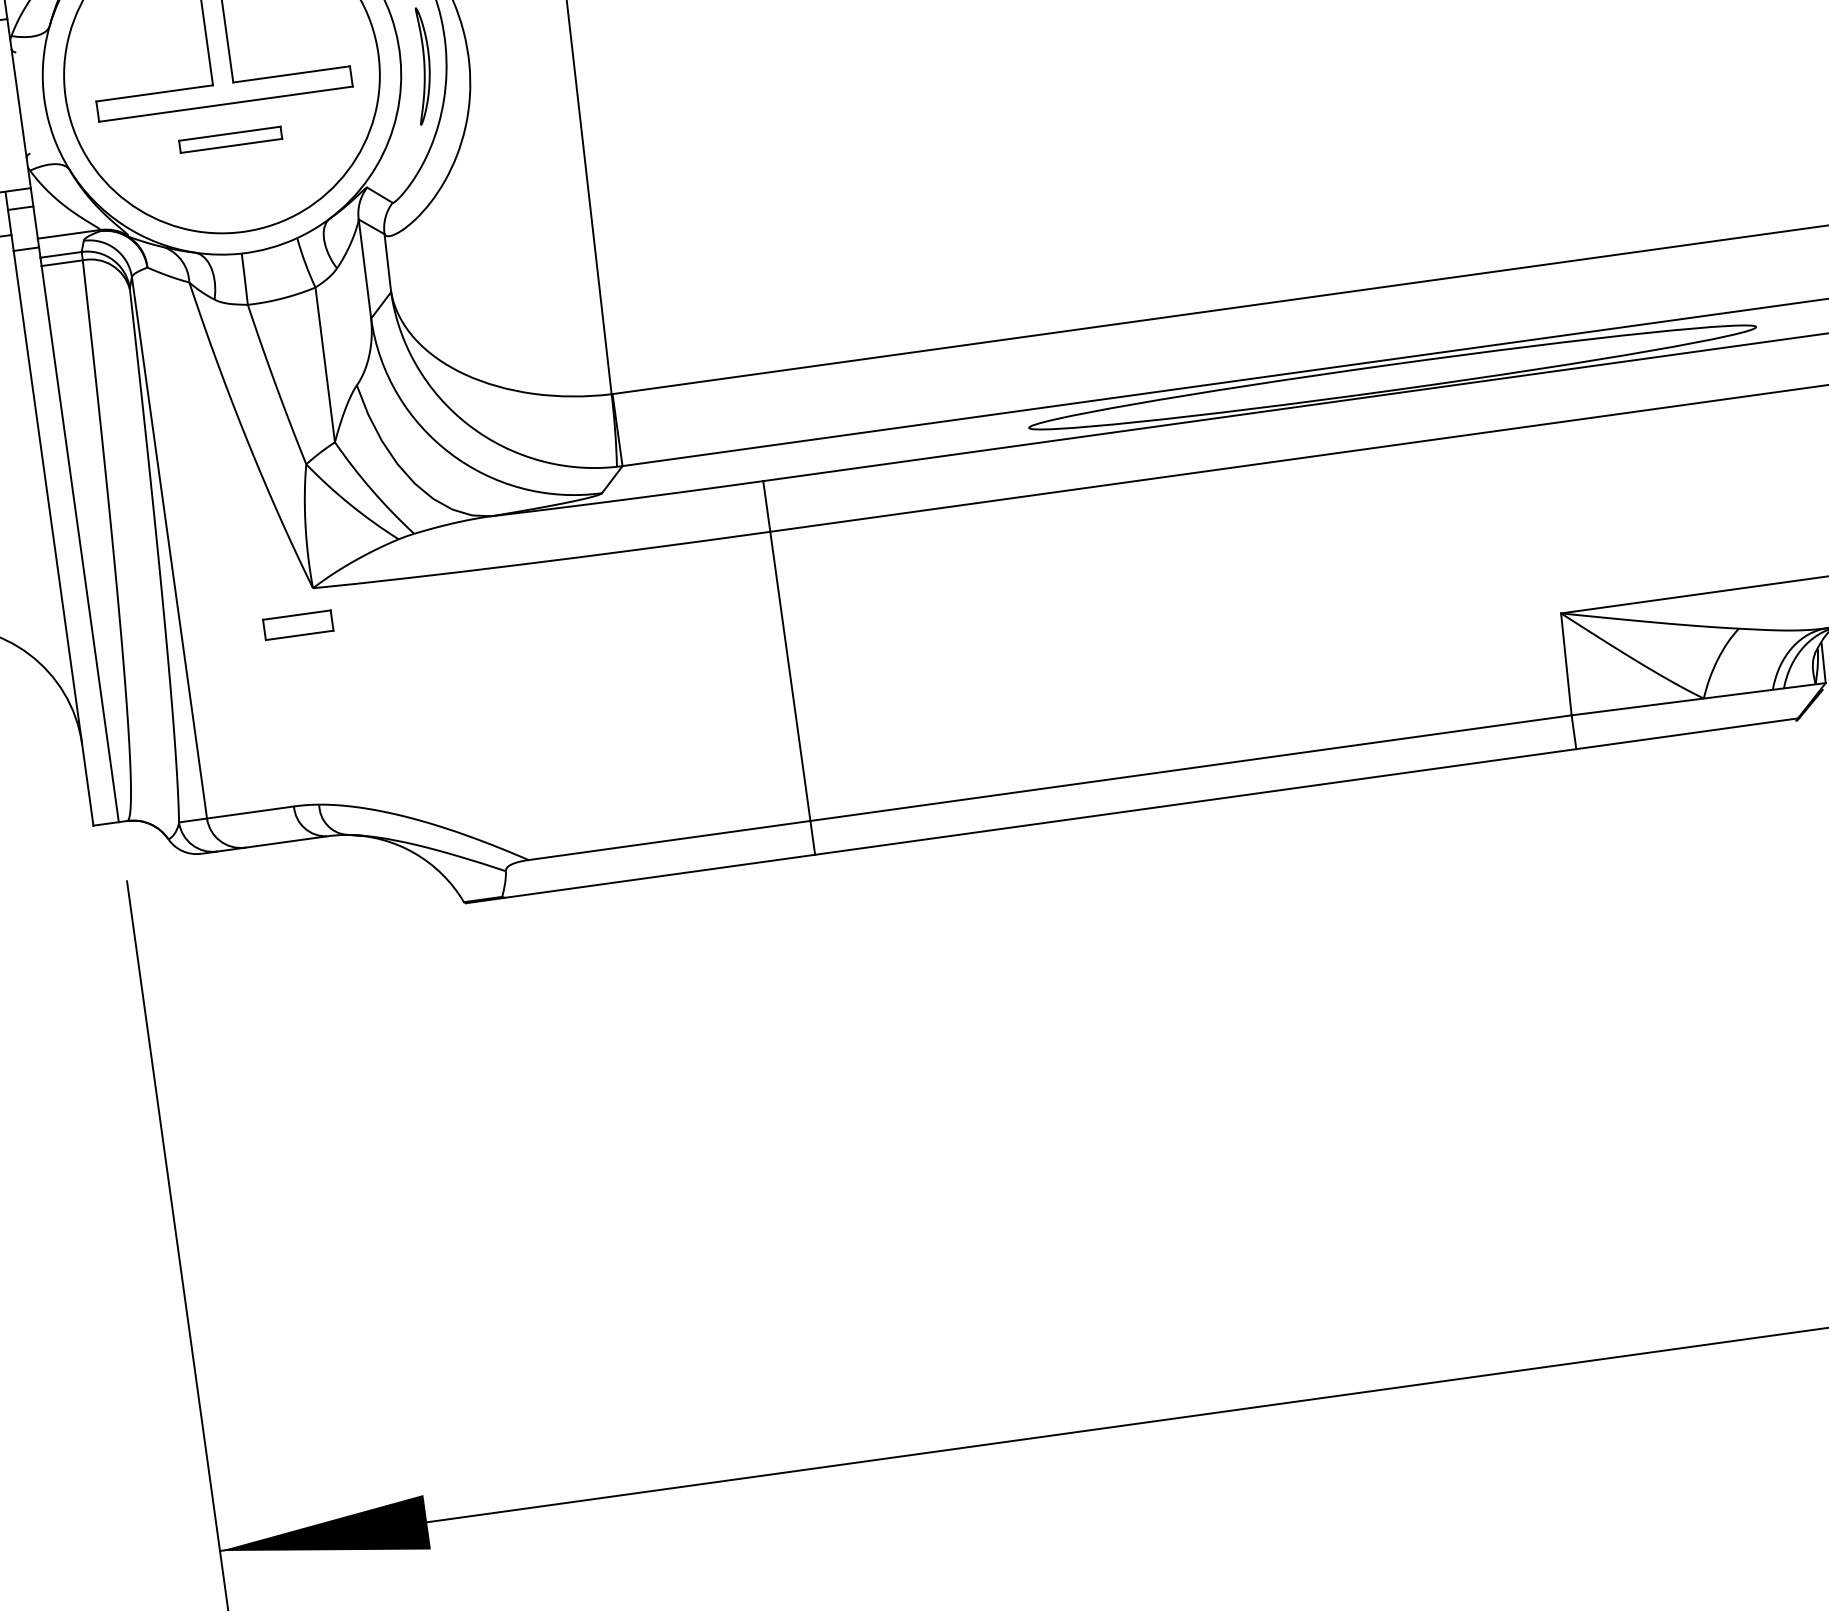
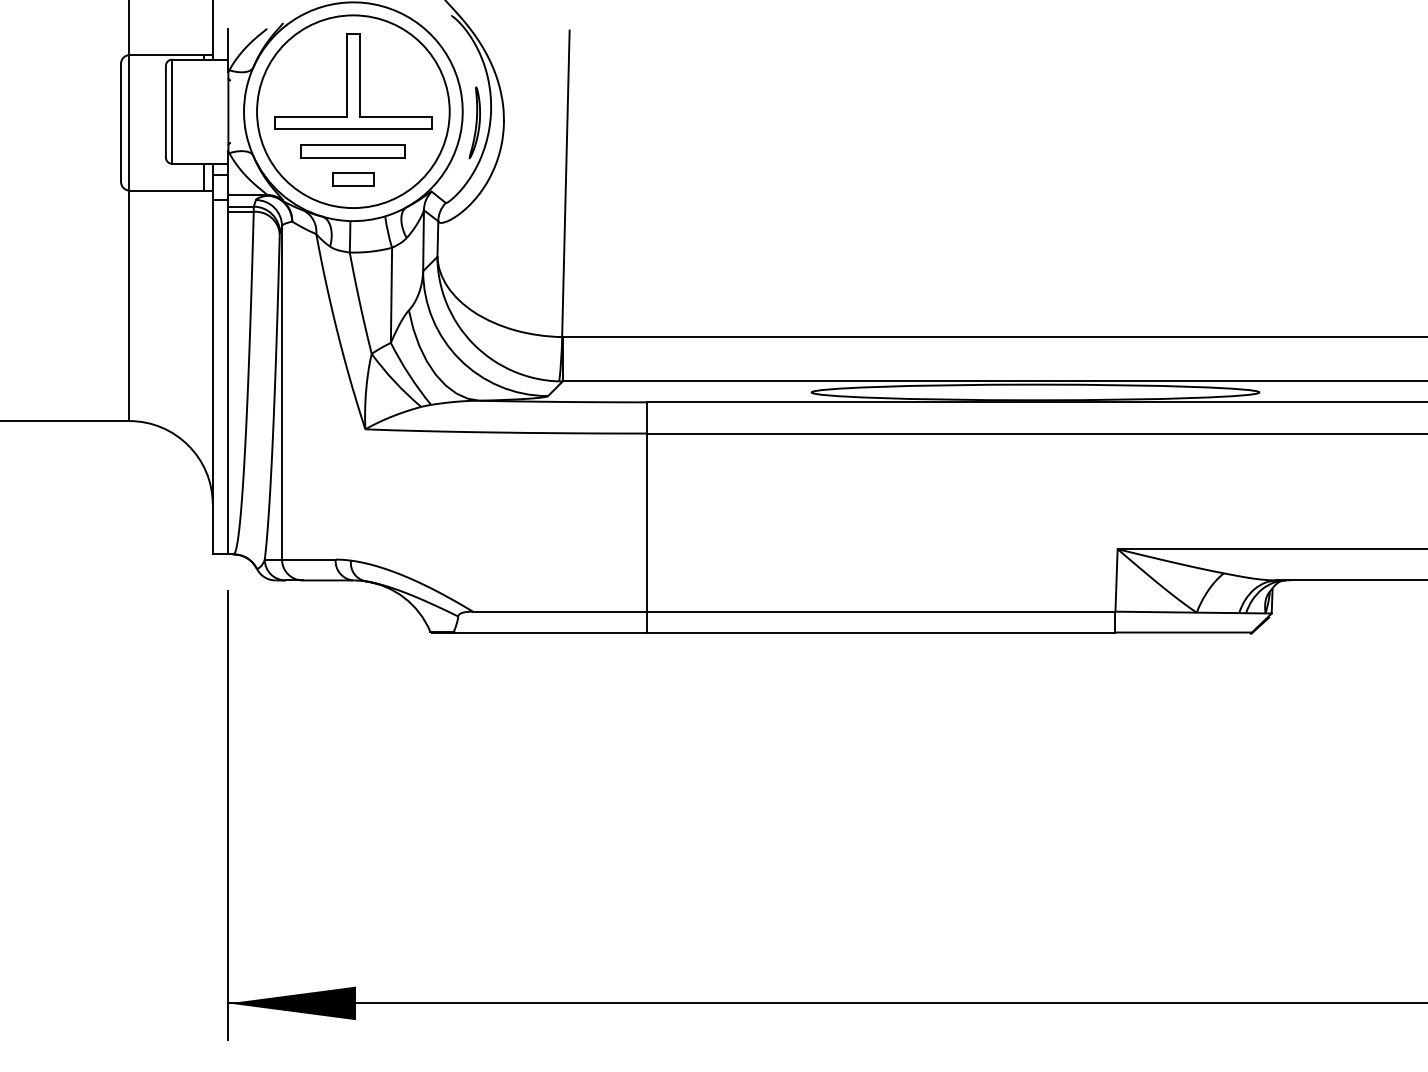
part: (229, 140) -> (352, 151), size x1.67
part: (298, 625) -> (353, 179), moved

